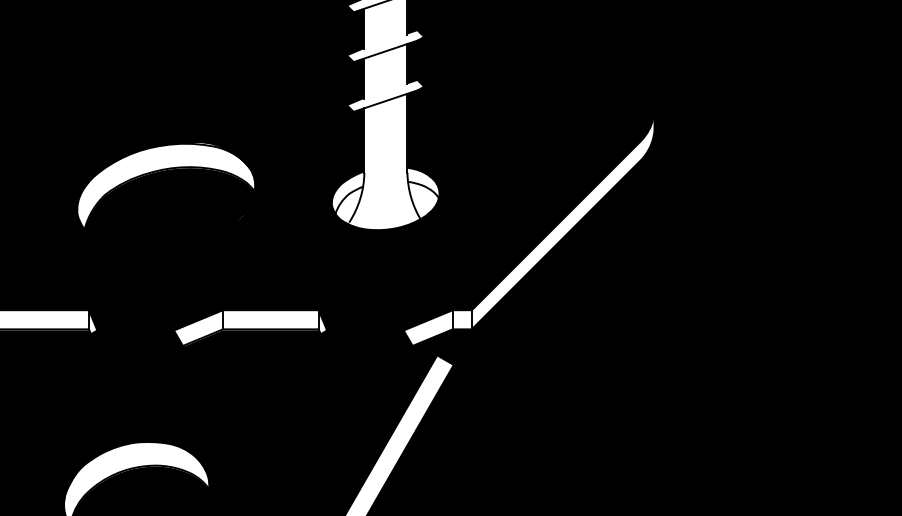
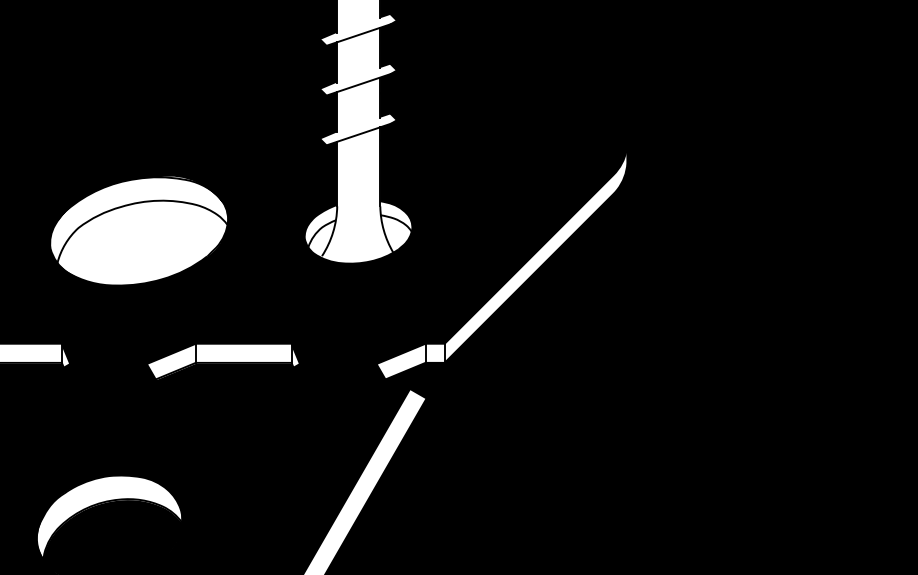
fill: (169, 209) -> (142, 243), removed

